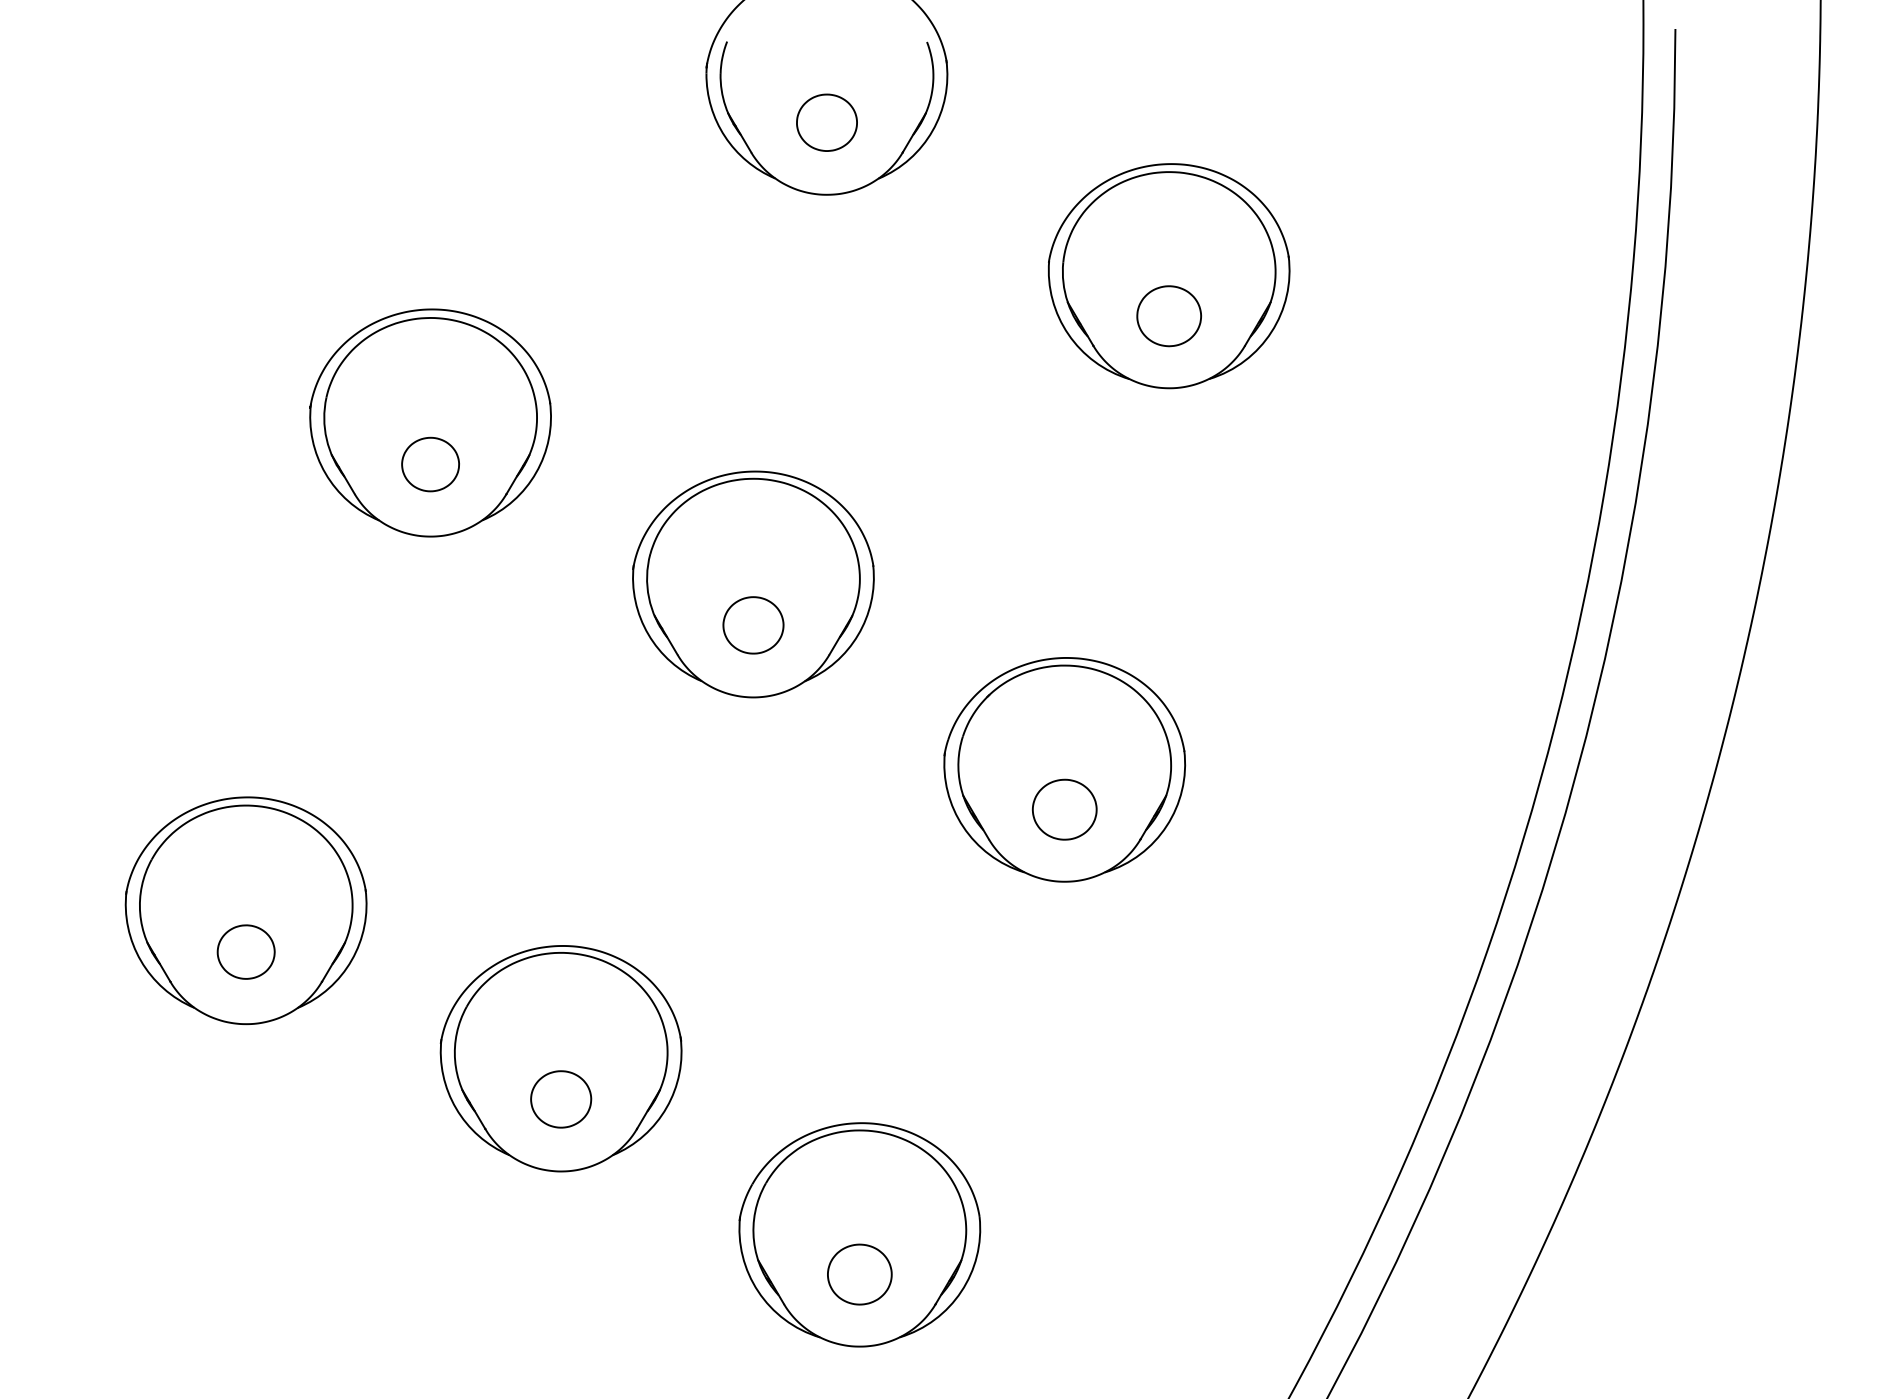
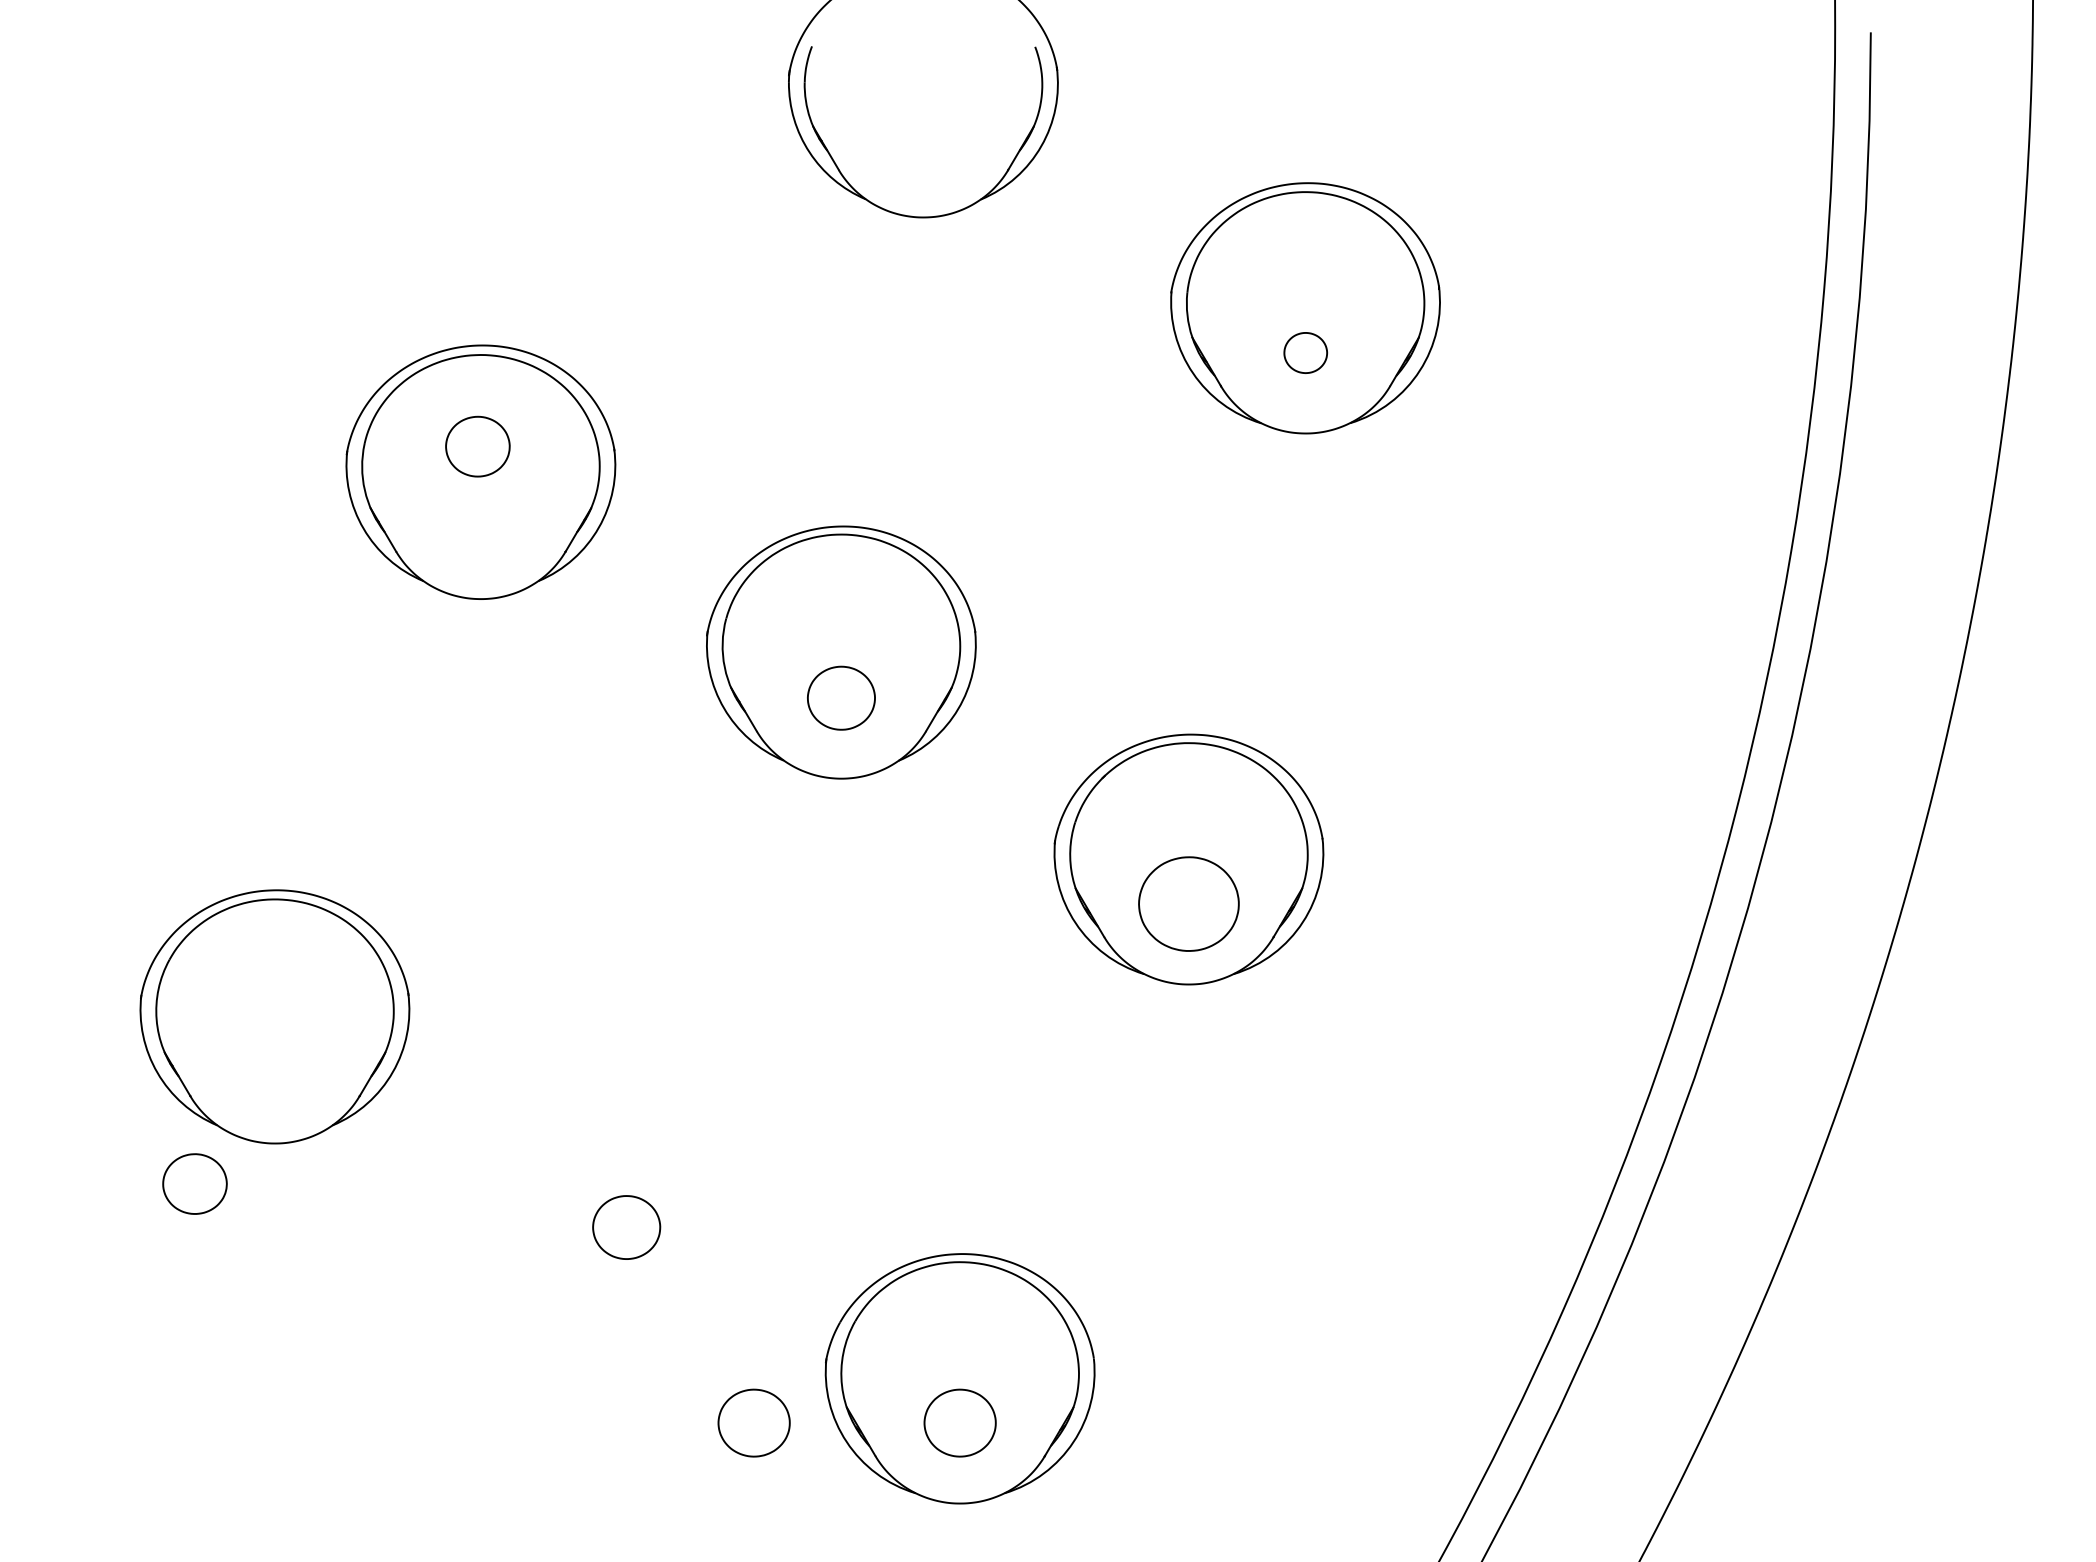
part: (826, 122) -> (923, 136), removed
part: (1169, 315) -> (1305, 352), size x0.6
part: (430, 464) -> (477, 446), moved
part: (1064, 809) -> (1188, 903), size x1.4
part: (245, 951) -> (194, 1183), moved
part: (561, 1058) -> (626, 1181), removed
part: (674, 1274) -> (753, 1422), added

